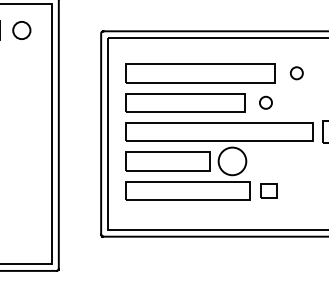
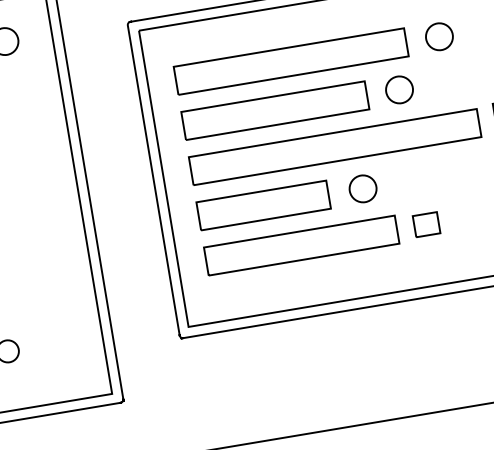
circle: (296, 72) -> (438, 35), size x1.43
circle: (265, 102) -> (398, 89), size x1.43
circle: (232, 161) -> (363, 189), size x0.62

